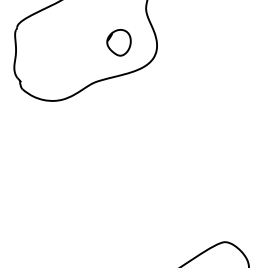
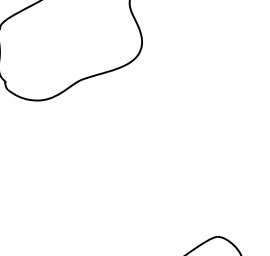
part: (118, 42) -> (103, 39), removed

